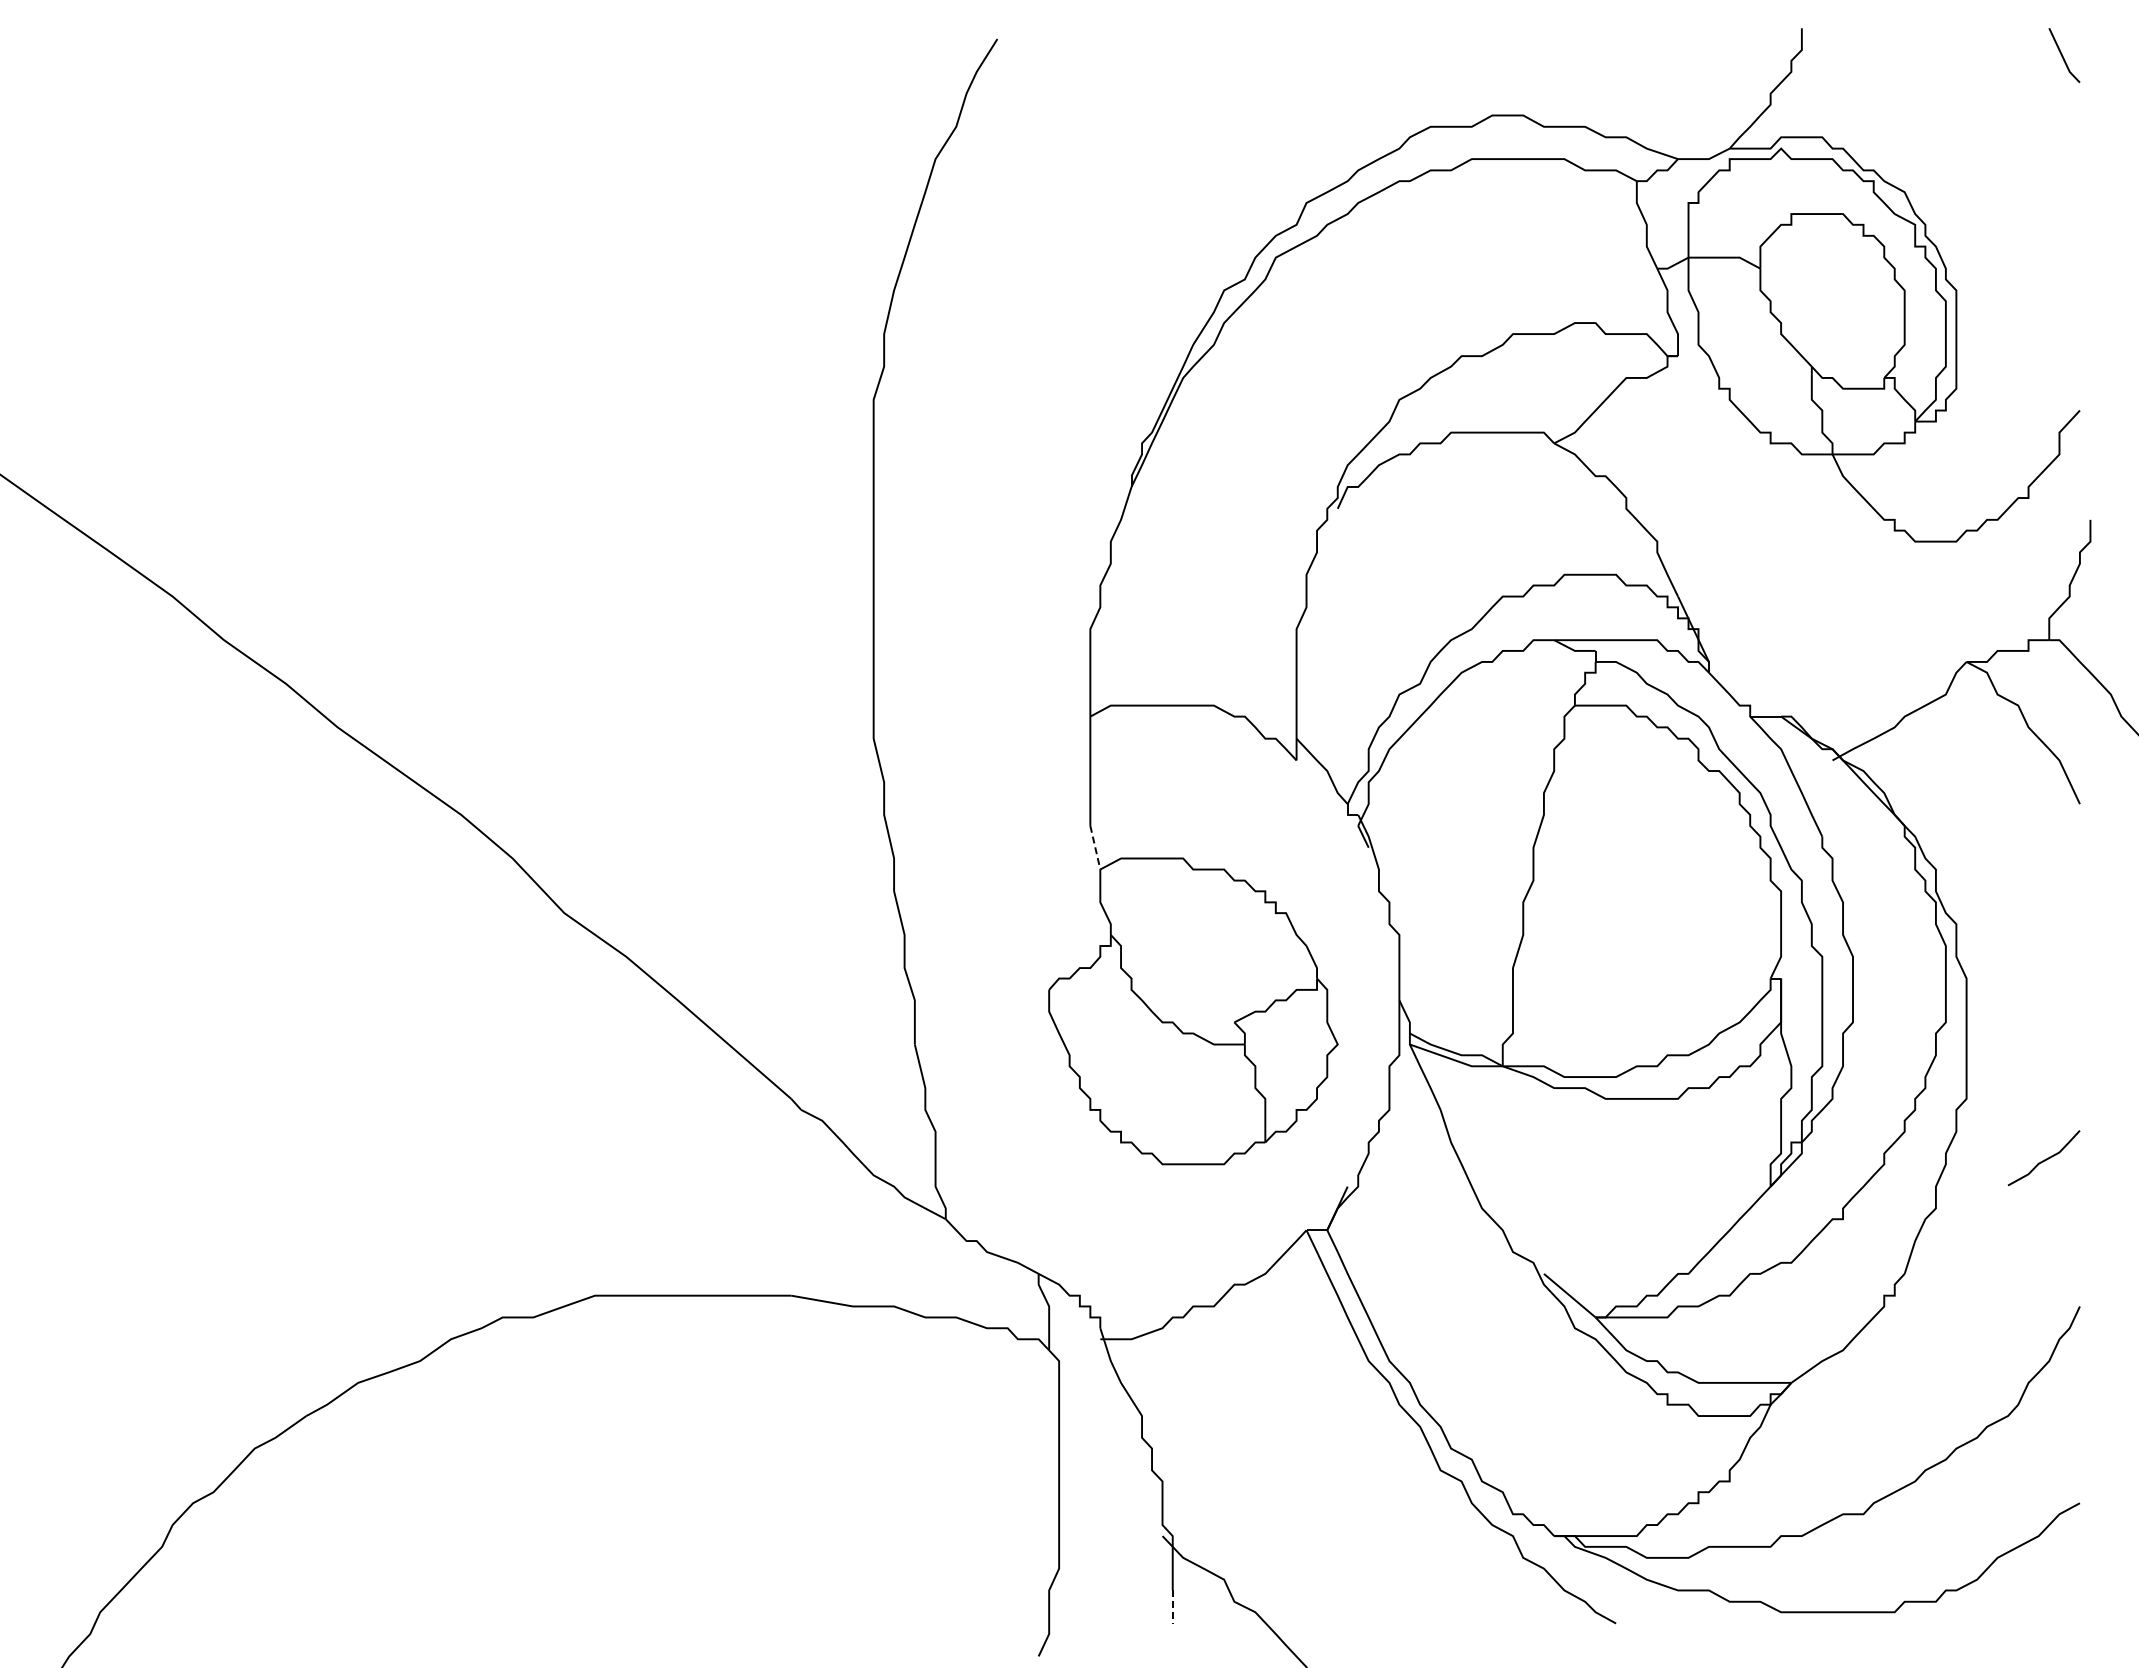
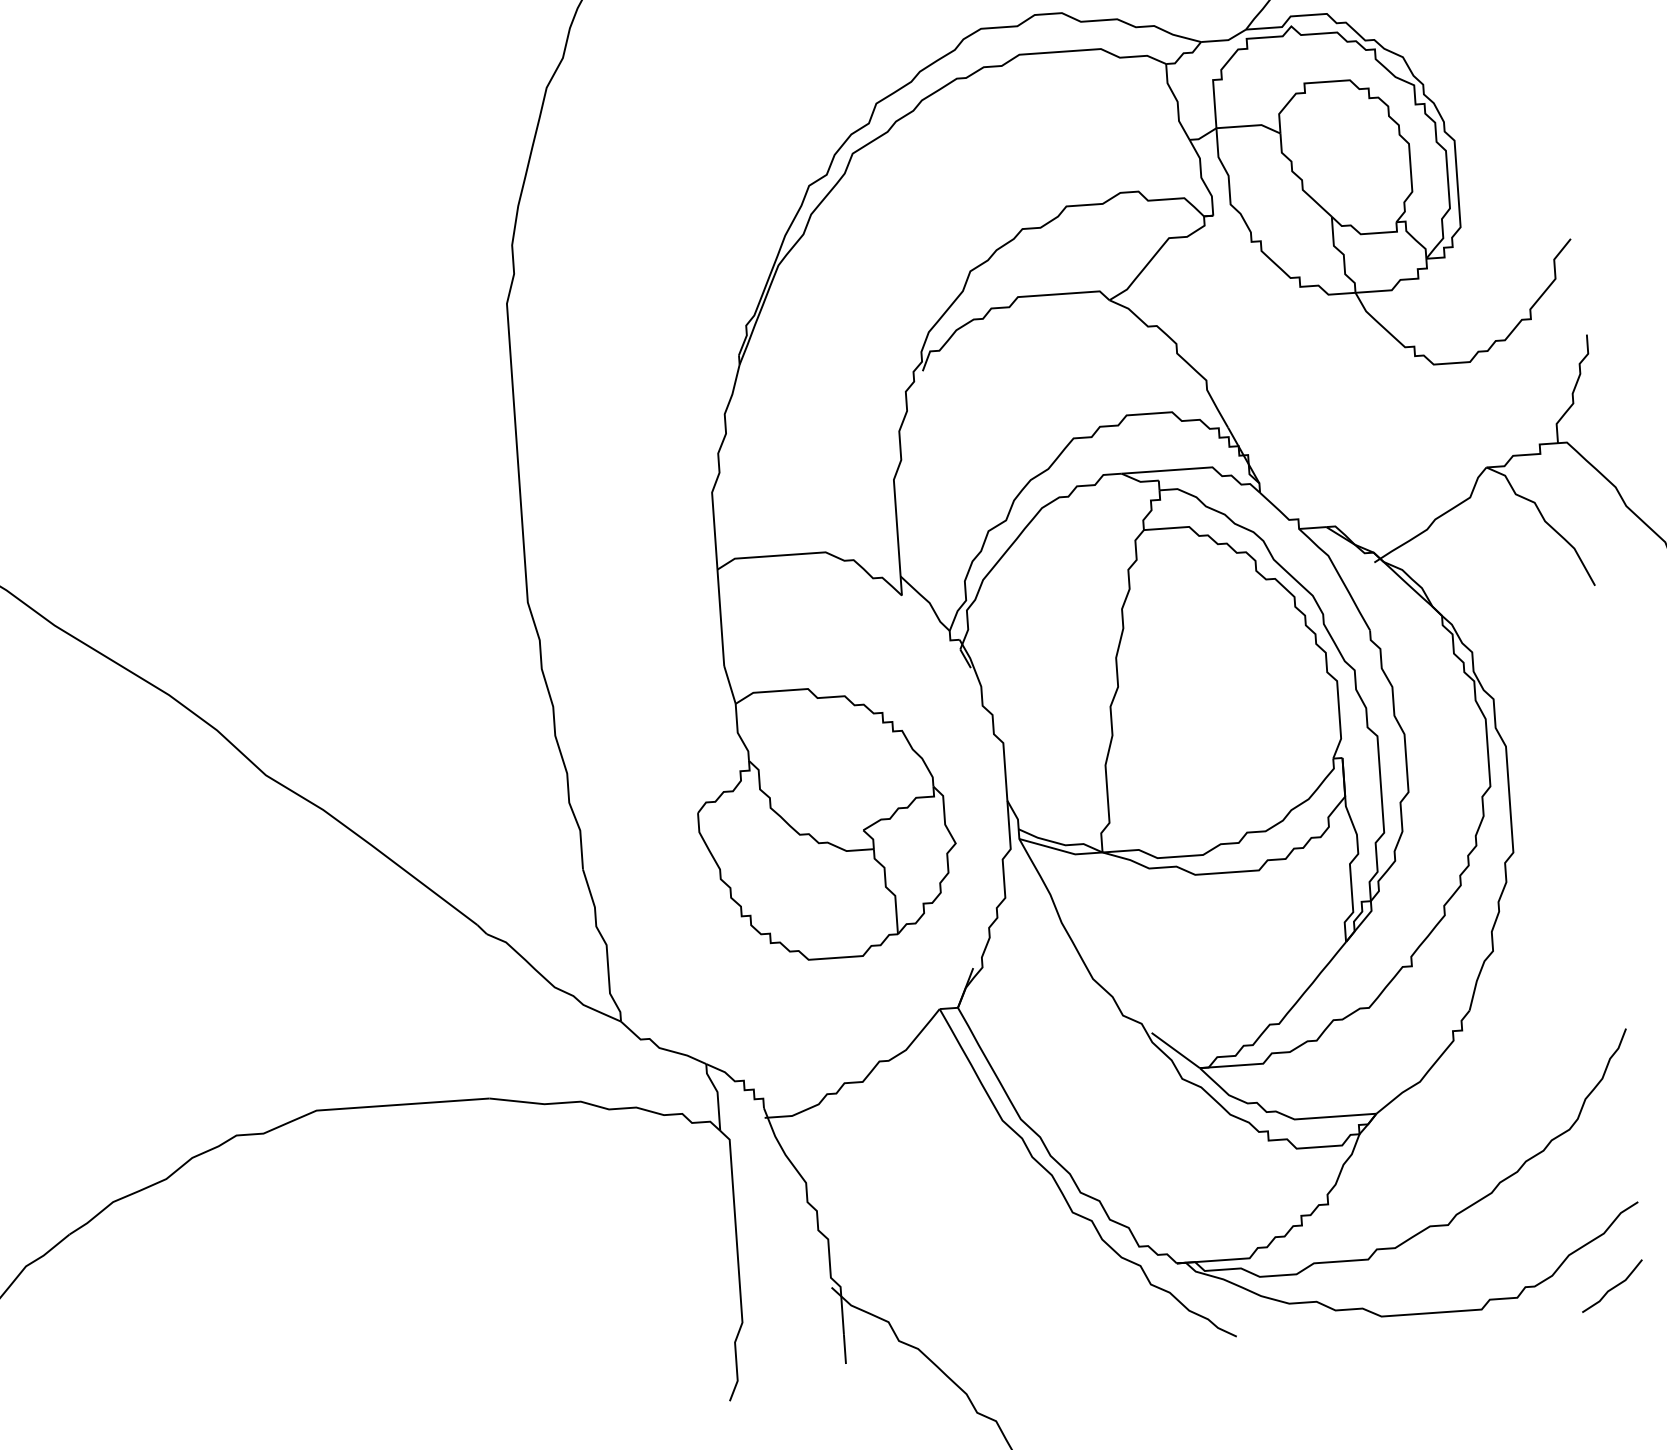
line: (1095, 848) -> (730, 685), dashed -> solid
curve: (2044, 1159) -> (1612, 1287), moved
line: (1172, 1607) -> (844, 1349), dashed -> solid

